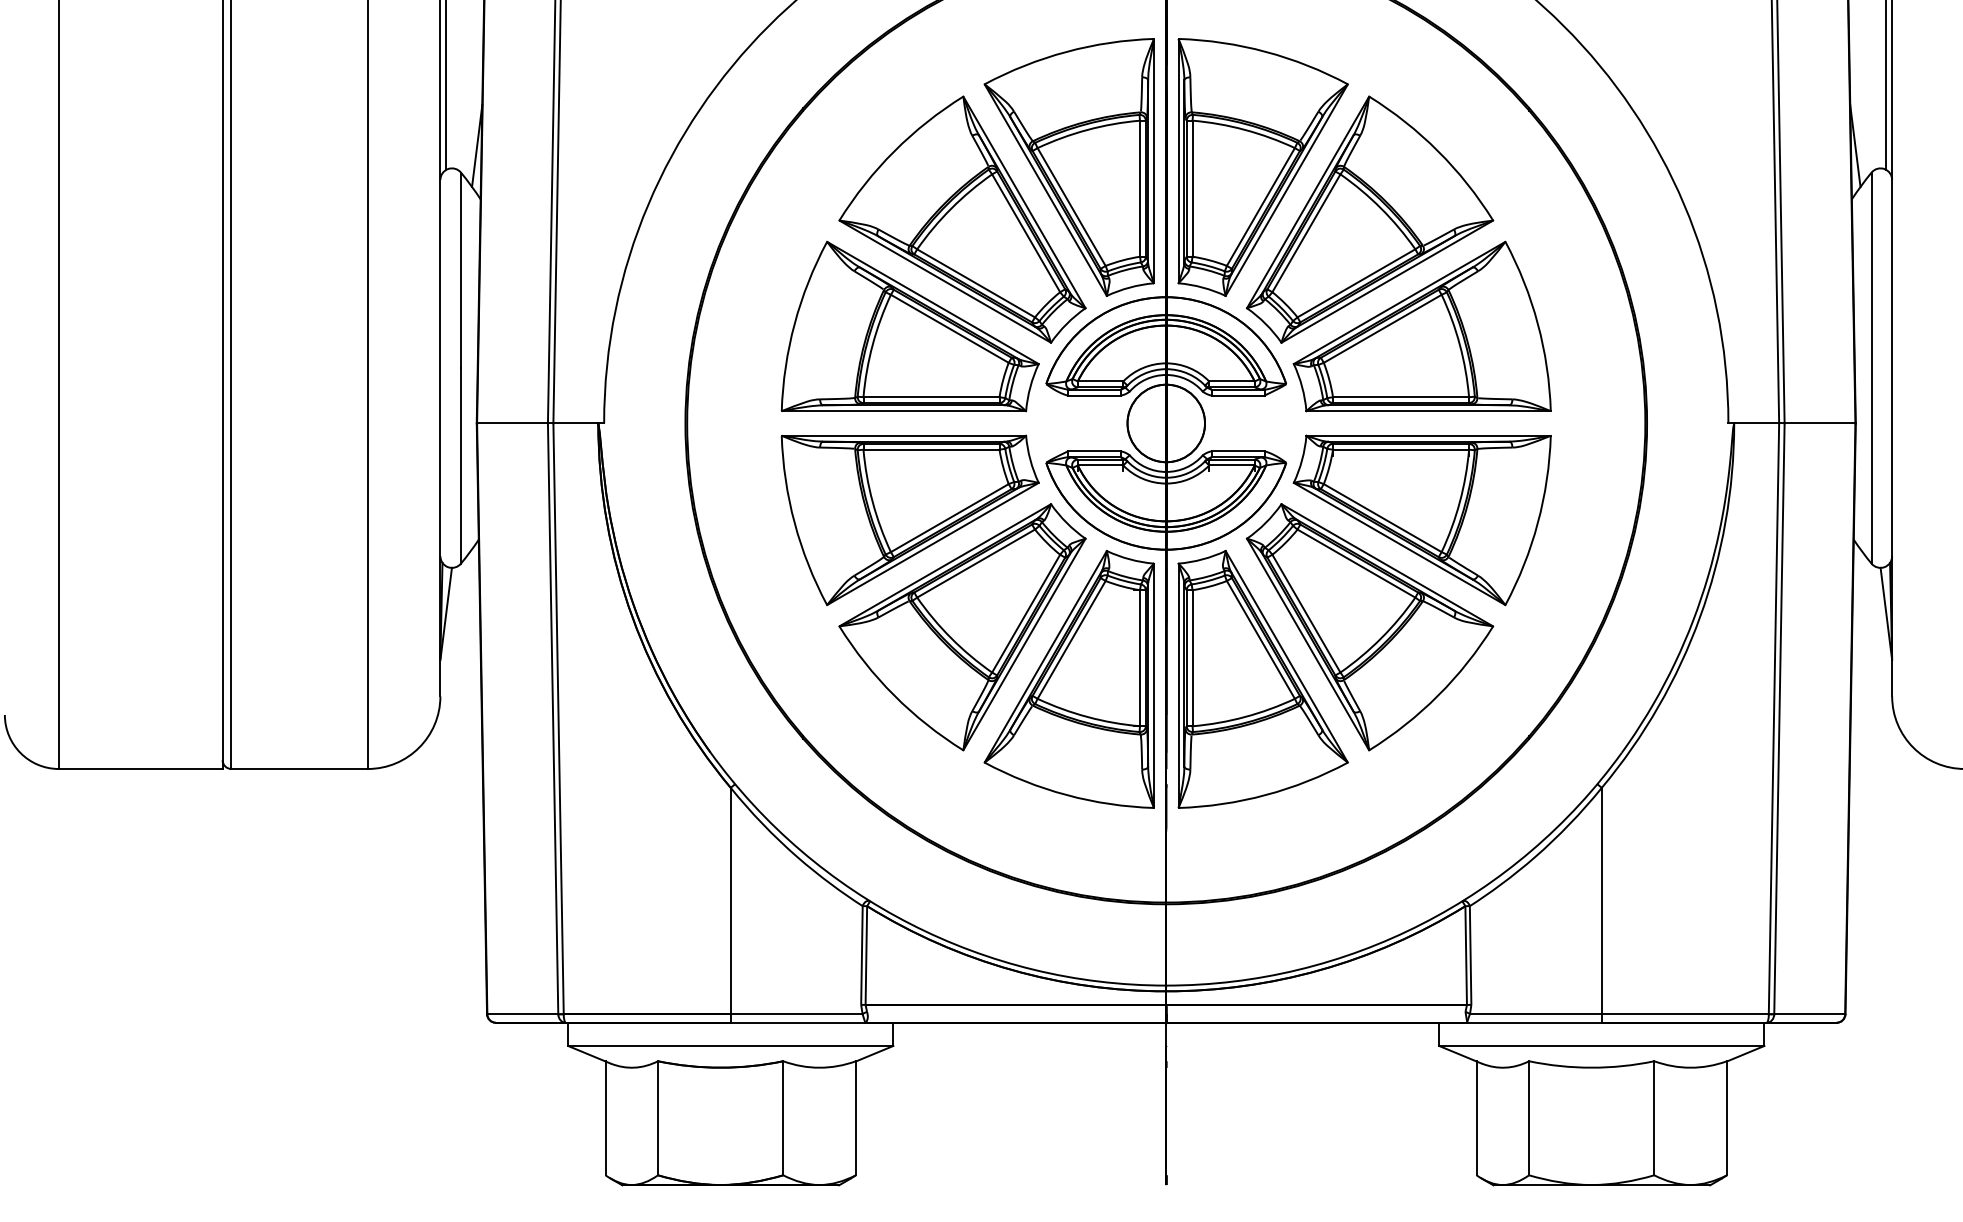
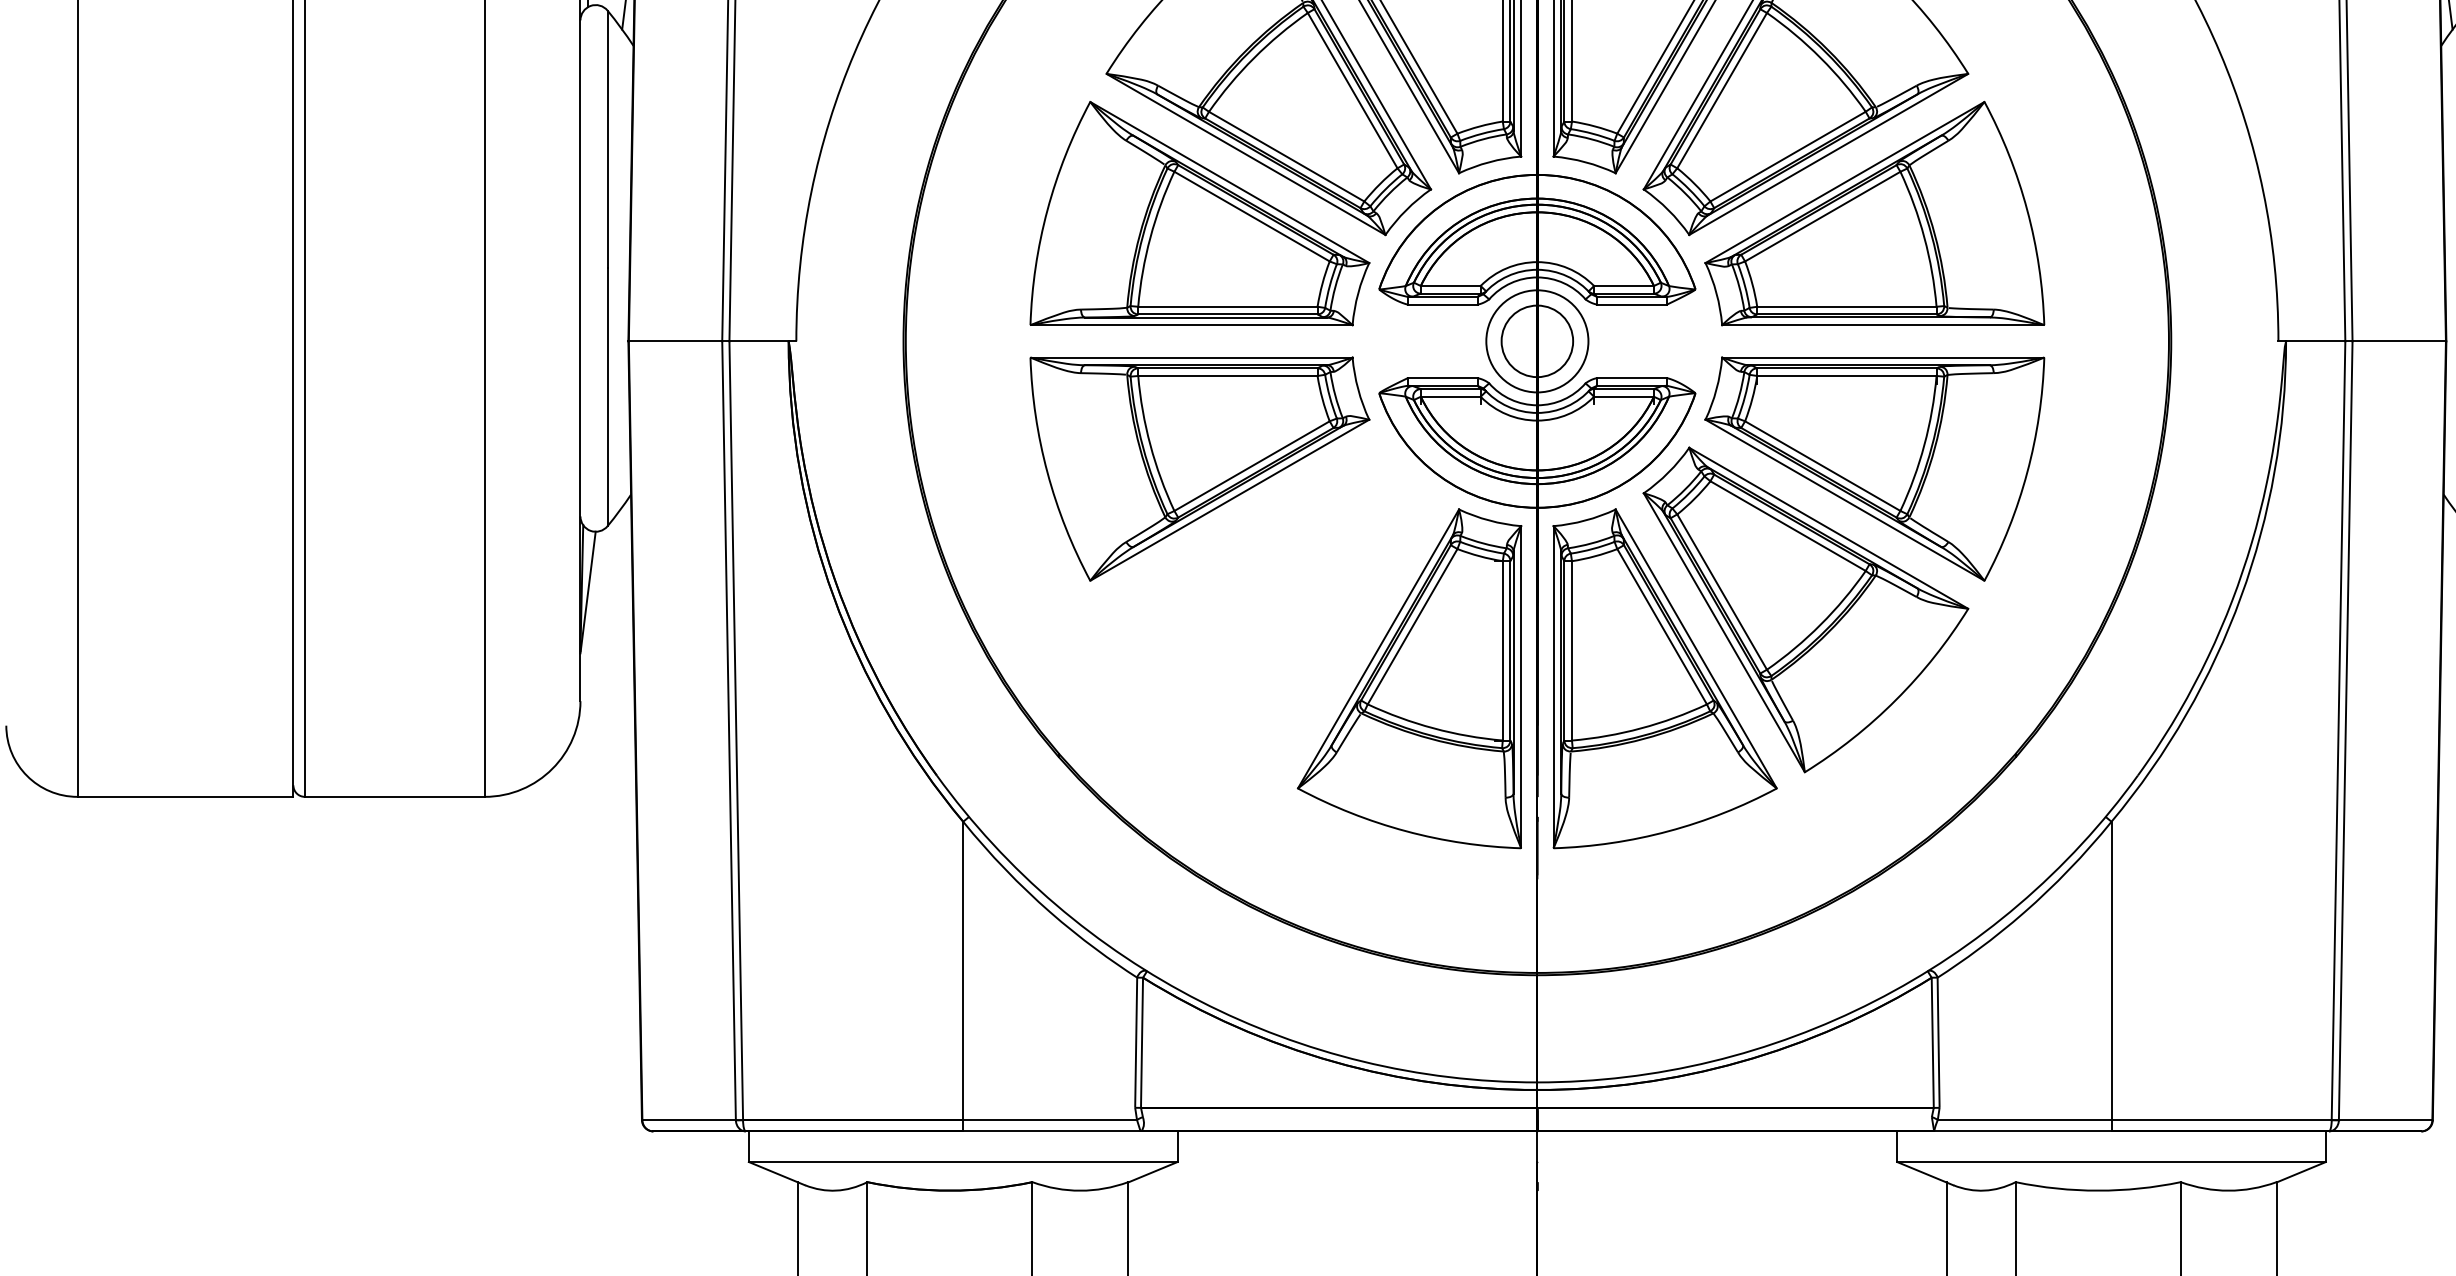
circle: (1166, 423) -> (1537, 341), size x0.7
part: (962, 627) -> (1268, 610), removed

